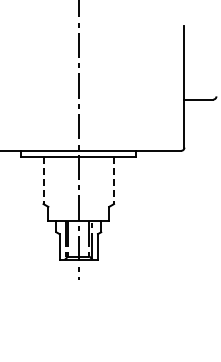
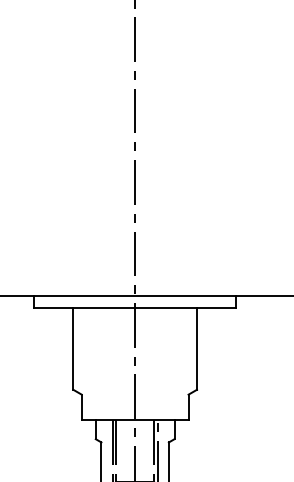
line: (43, 181) -> (73, 350), dashed -> solid
line: (114, 181) -> (197, 350), dashed -> solid

